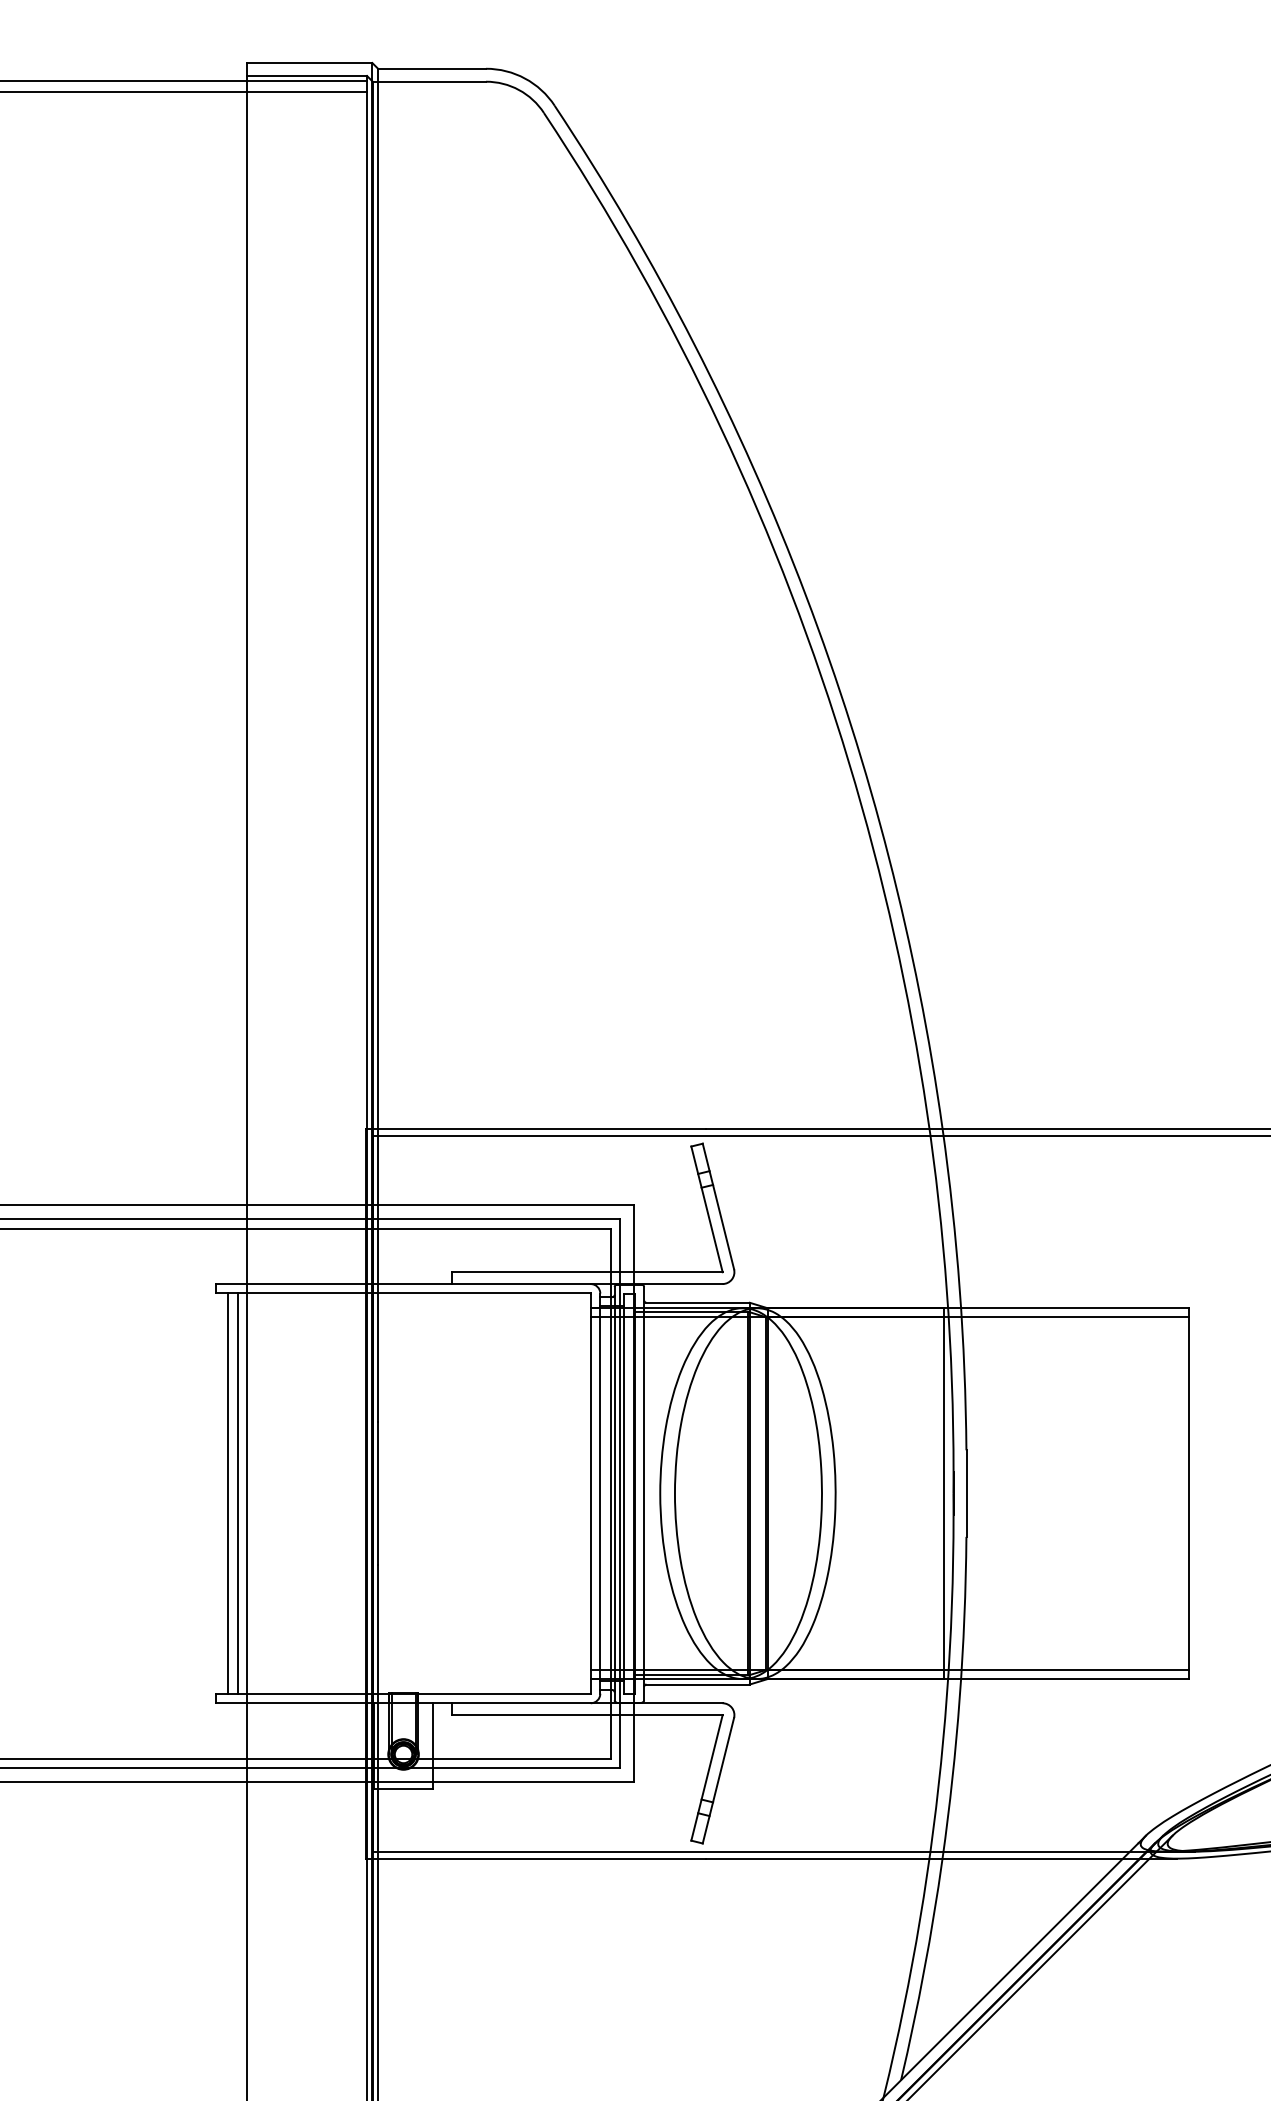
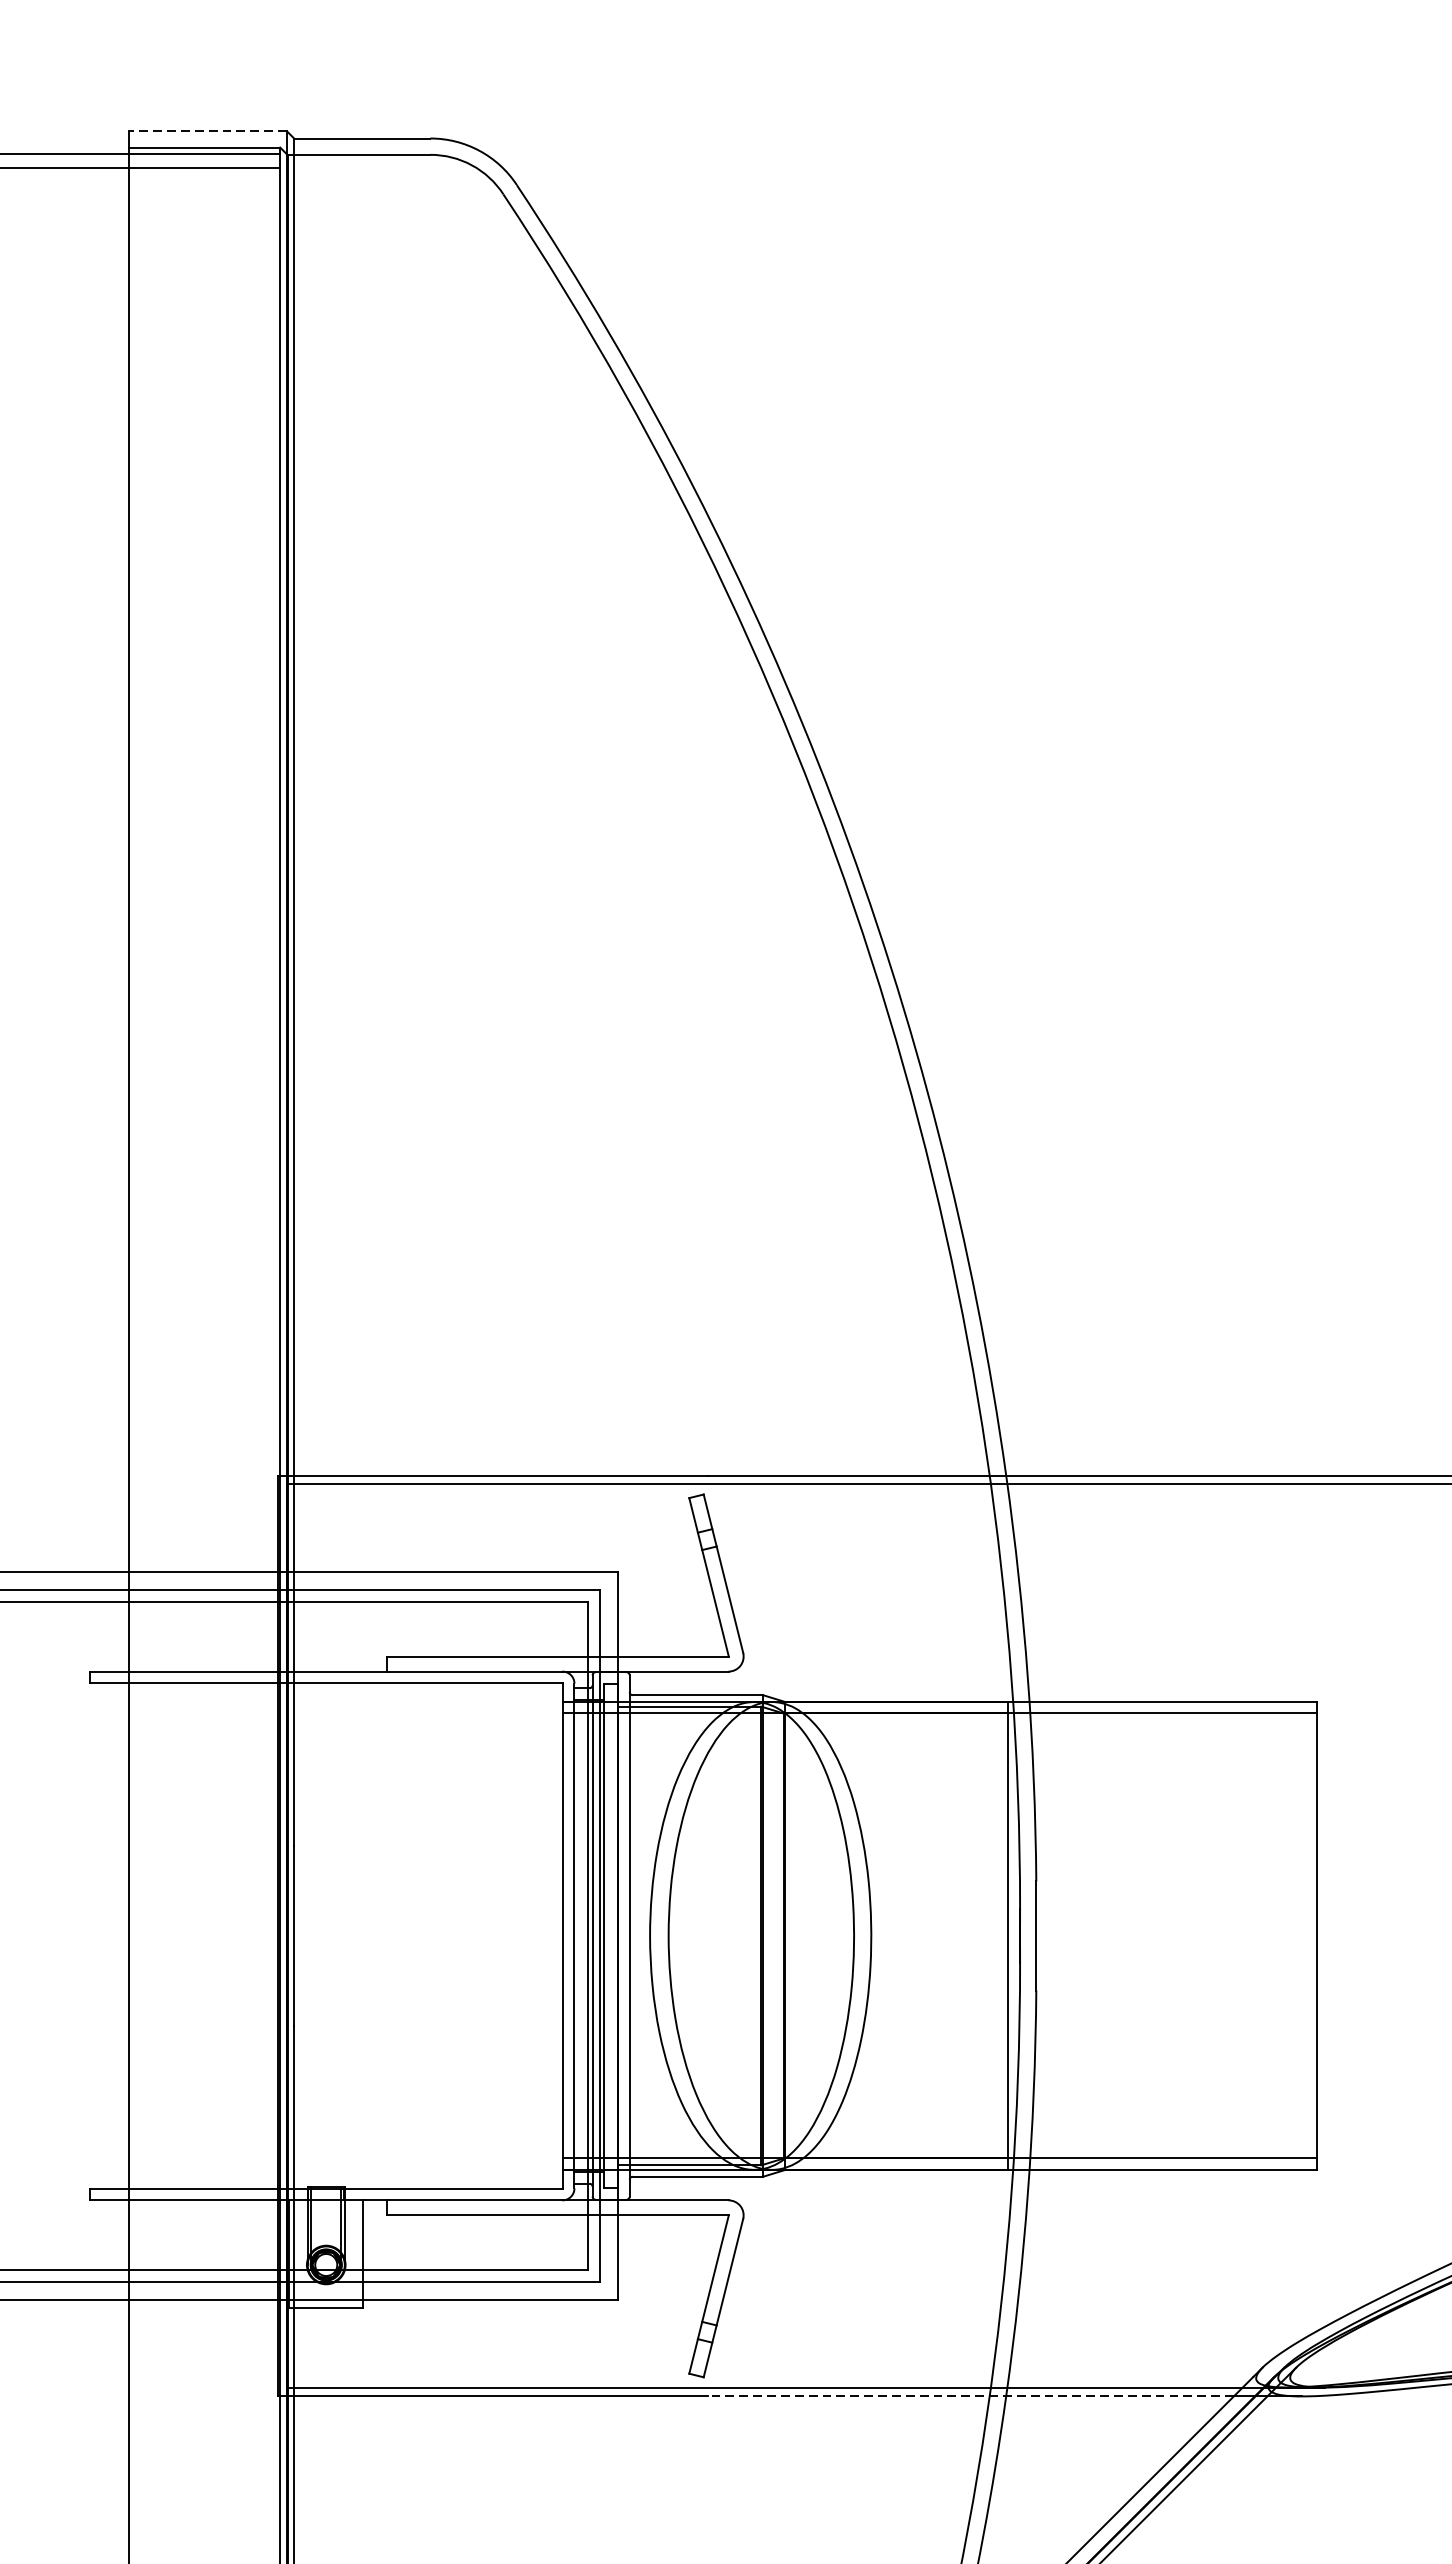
line: (309, 63) -> (207, 131), solid -> dashed
line: (228, 1493) -> (105, 1935), removed
line: (237, 1493) -> (116, 1935), removed
line: (914, 1858) -> (970, 2396), solid -> dashed

